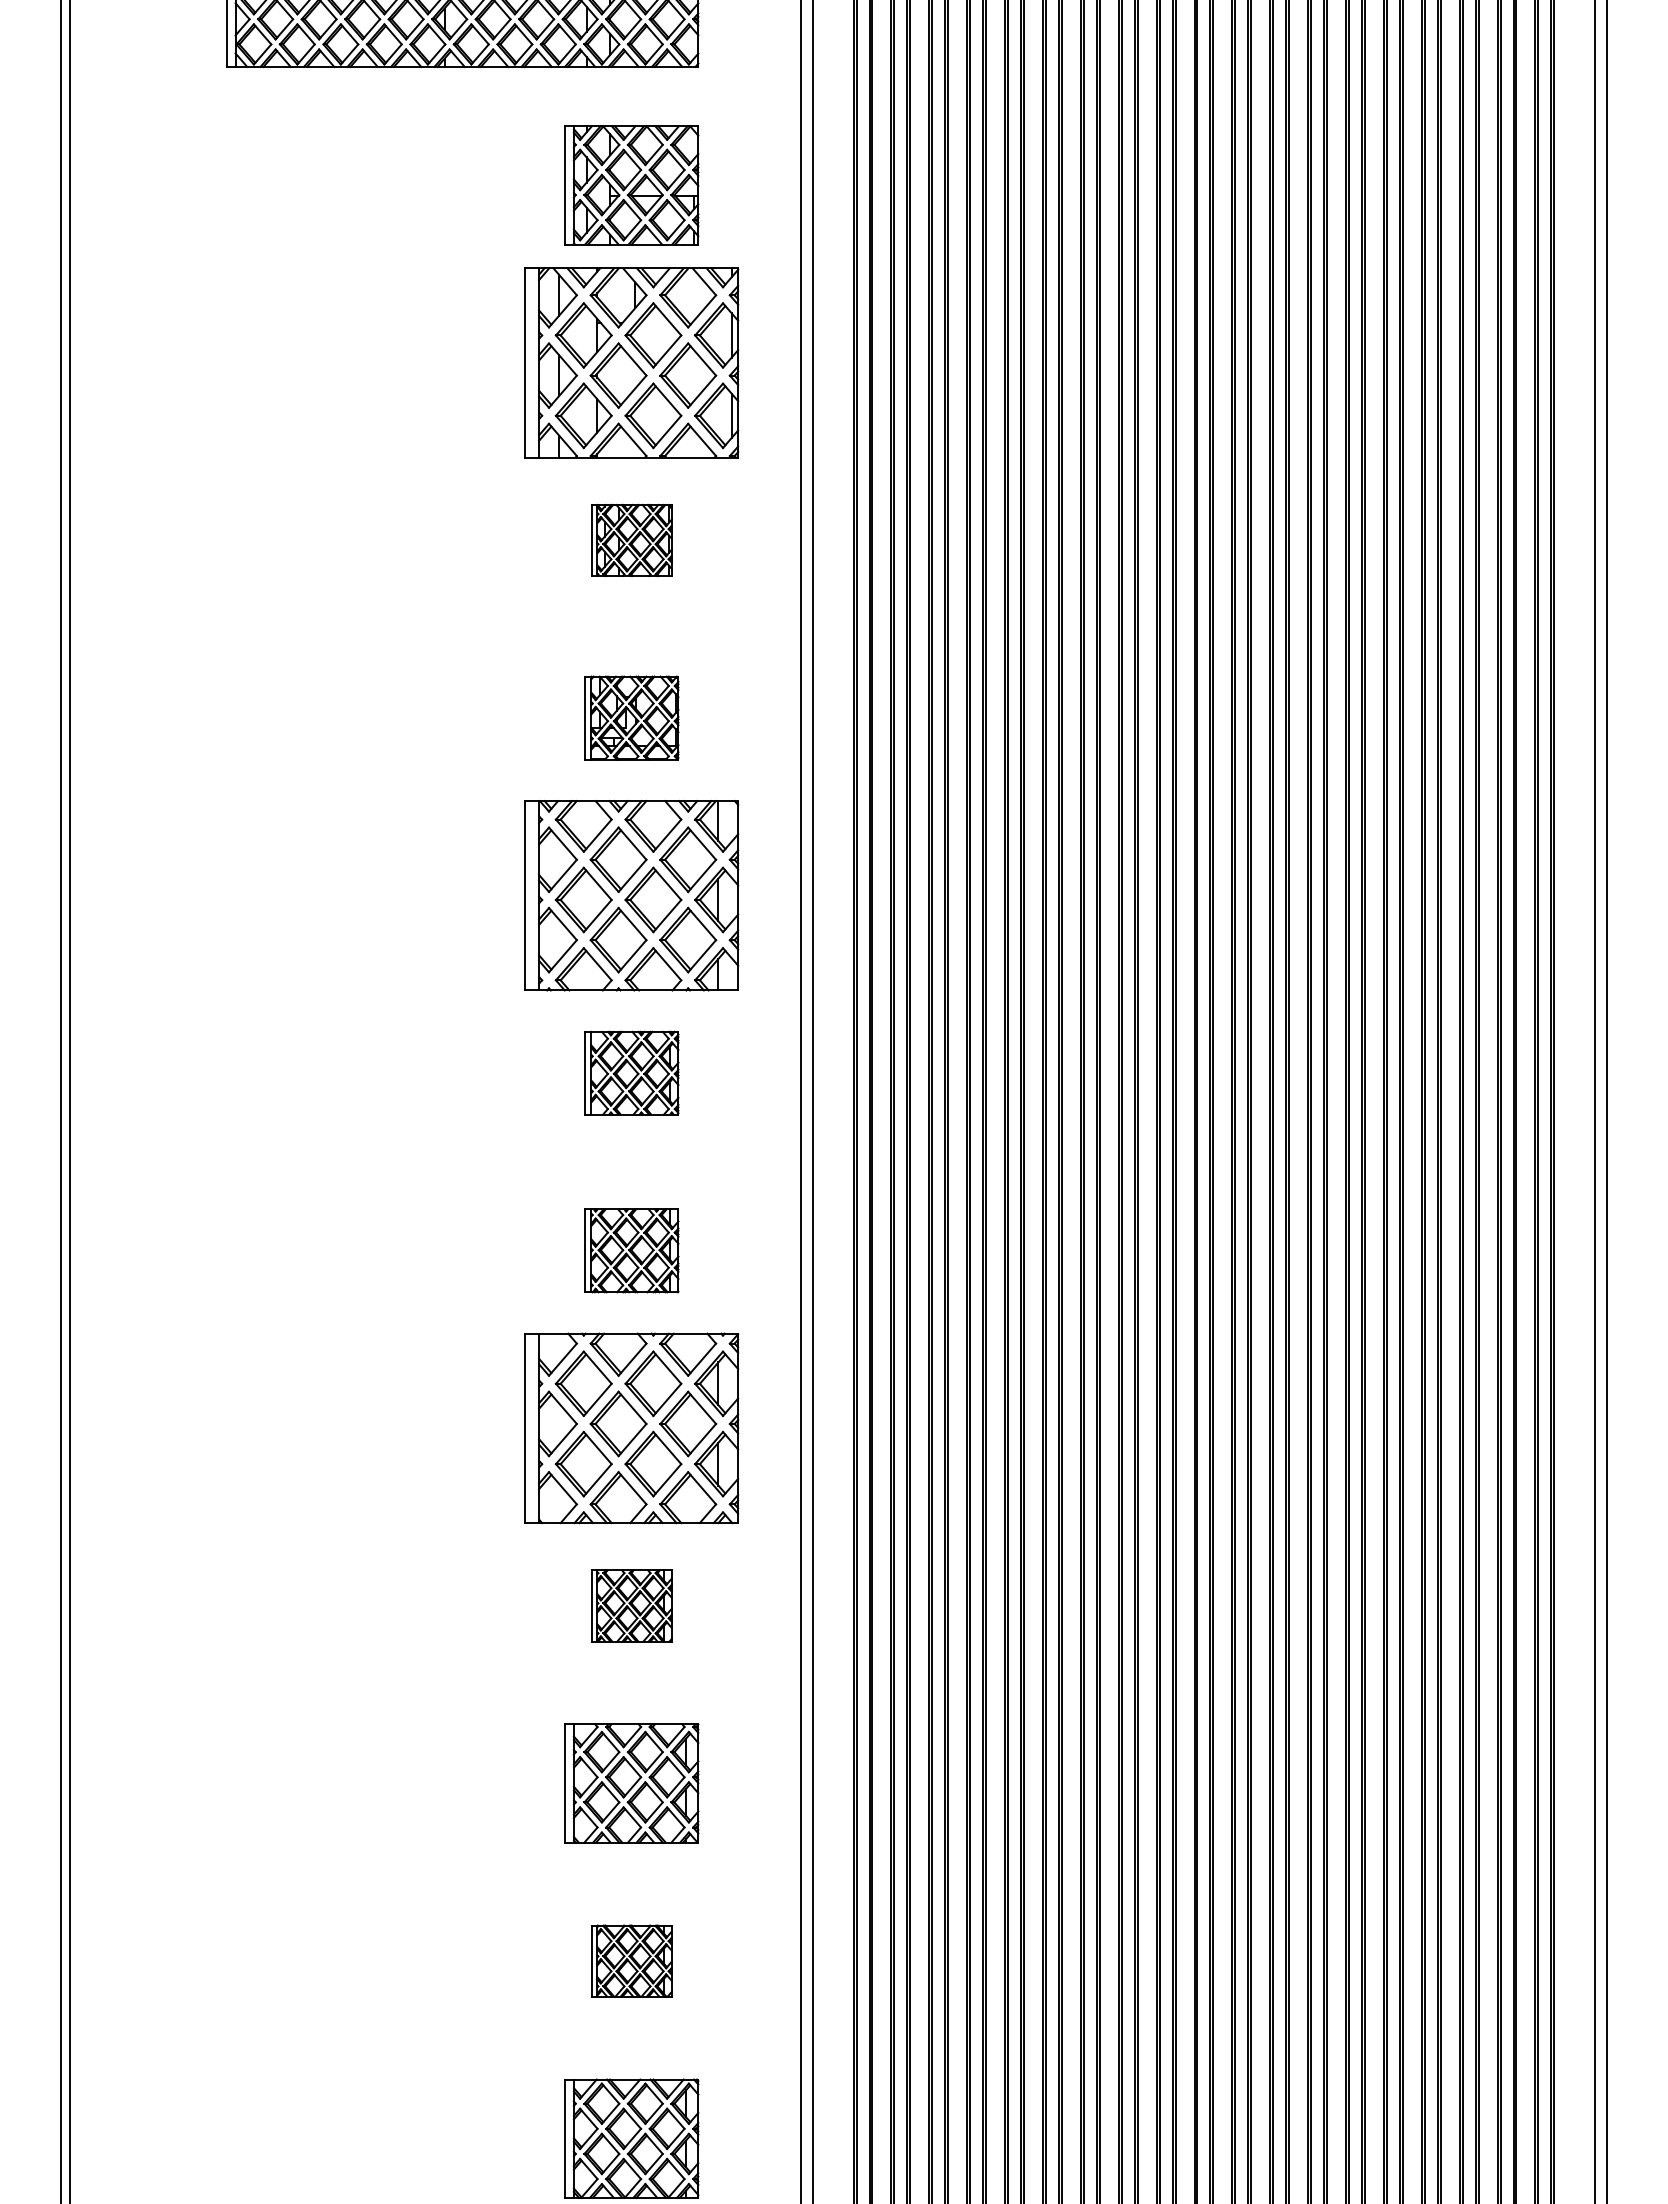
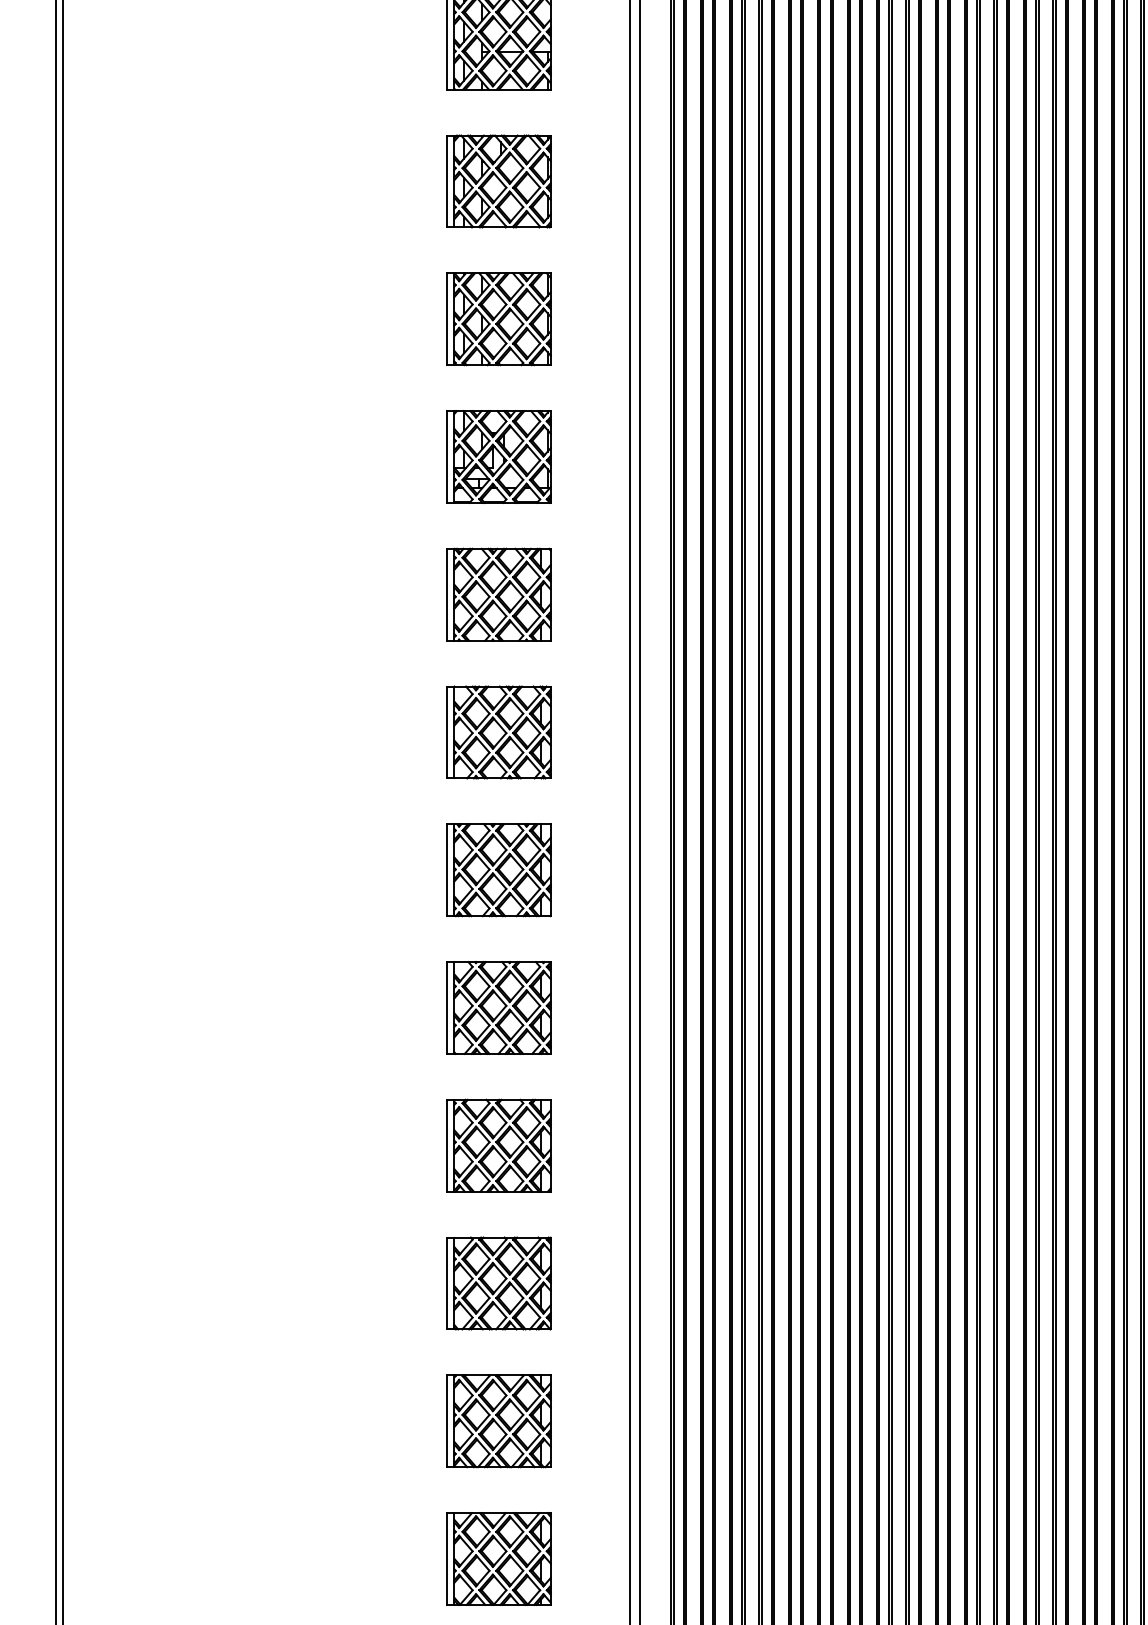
part: (631, 362) -> (498, 181), size x0.62
part: (631, 540) -> (498, 319), size x1.67
part: (631, 717) -> (498, 456), size x1.43
part: (631, 895) -> (498, 594), size x0.62
part: (631, 1073) -> (498, 732), size x1.43
part: (631, 1250) -> (498, 869), size x1.43
part: (631, 1428) -> (498, 1008), size x0.62
part: (631, 1605) -> (498, 1145), size x1.67
part: (631, 1960) -> (498, 1420), size x1.67

